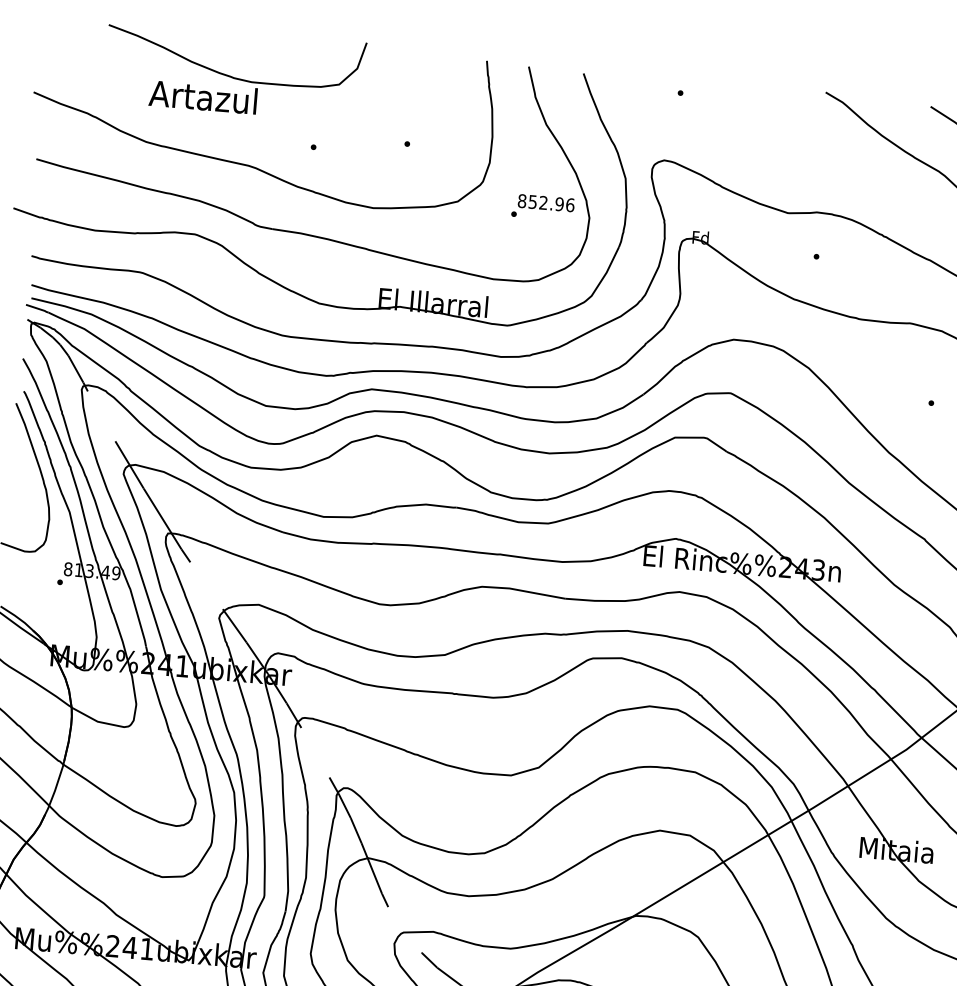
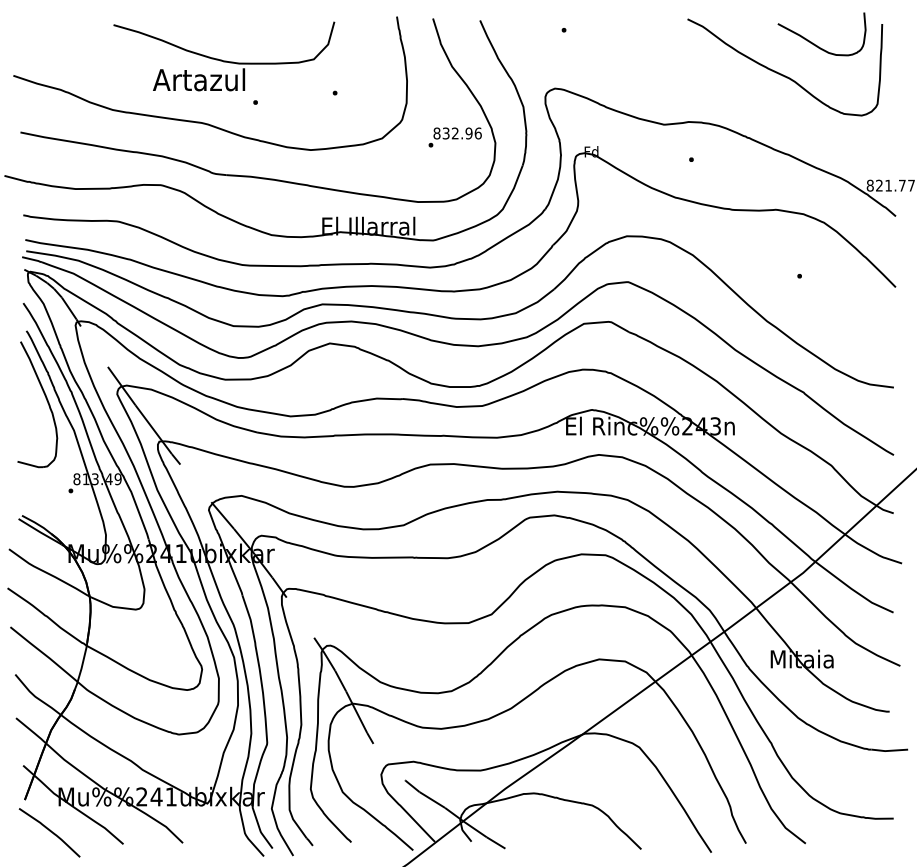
part: (235, 72) -> (224, 56), moved
text: (533, 200) -> (446, 132), 852.96 -> 832.96

